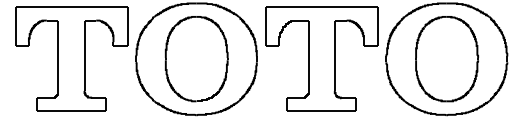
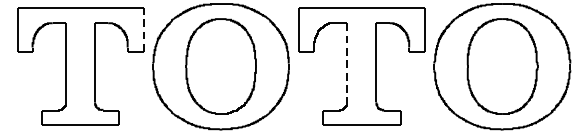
line: (127, 26) -> (143, 29), solid -> dashed
line: (308, 56) -> (346, 63), solid -> dashed

